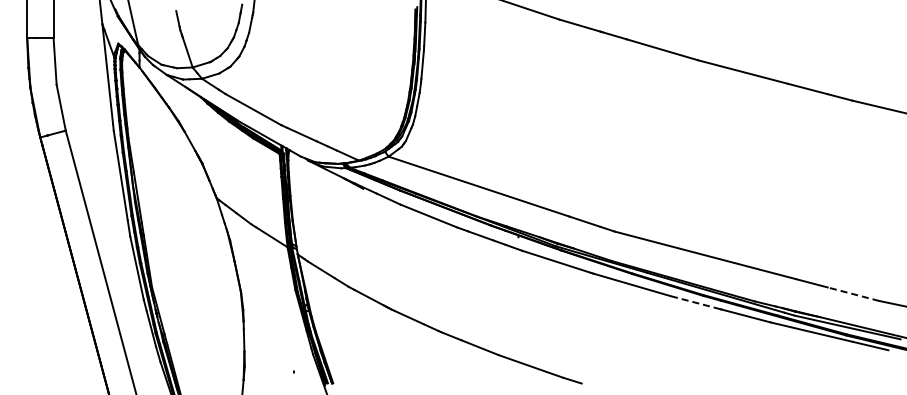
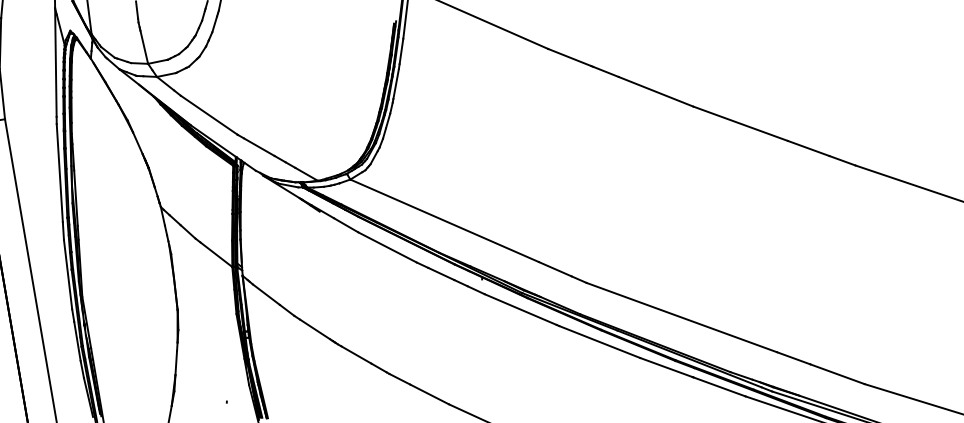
line: (853, 294) -> (837, 374), dashed -> solid
line: (695, 302) -> (666, 367), dashed -> solid

